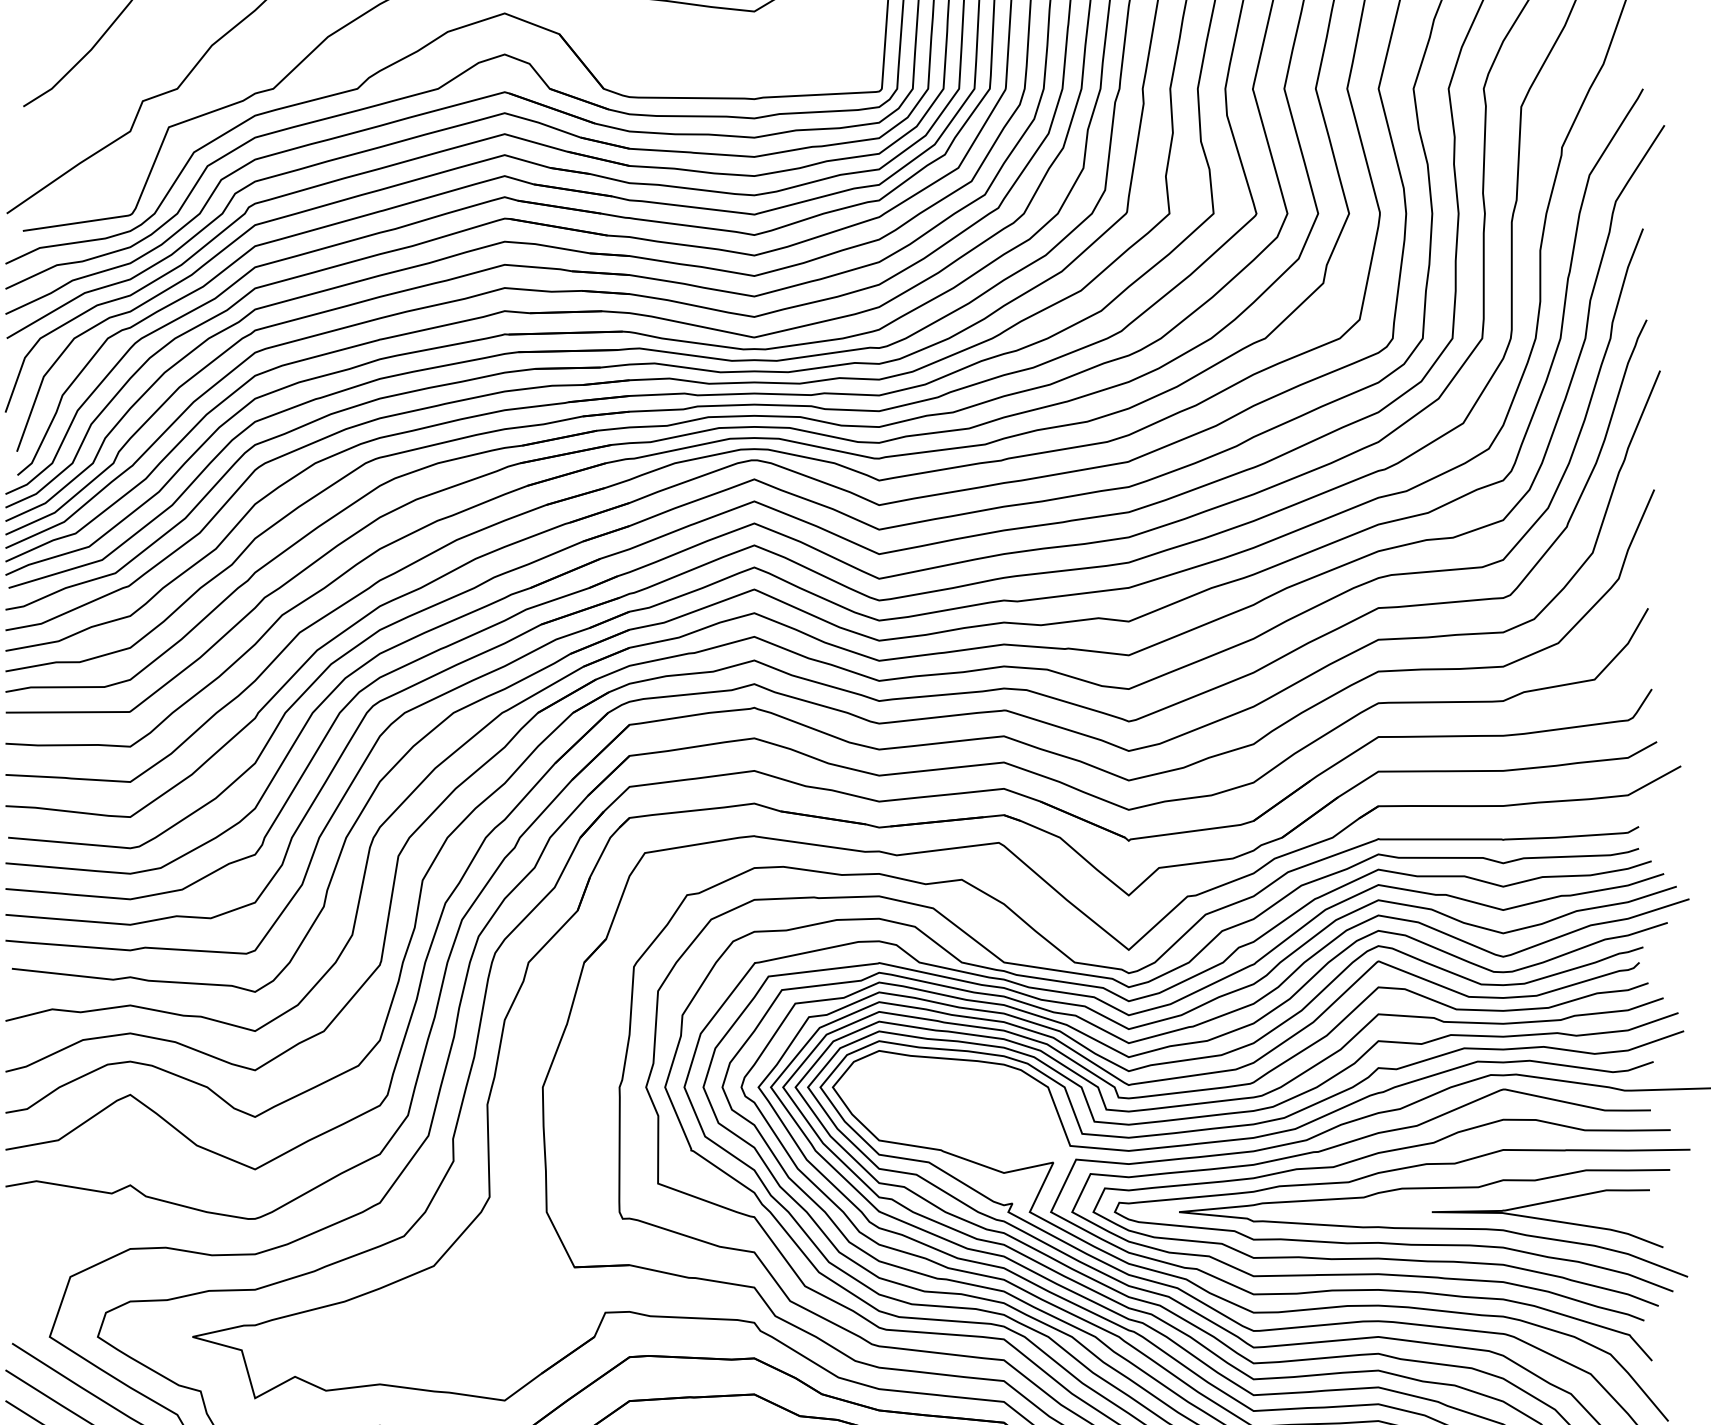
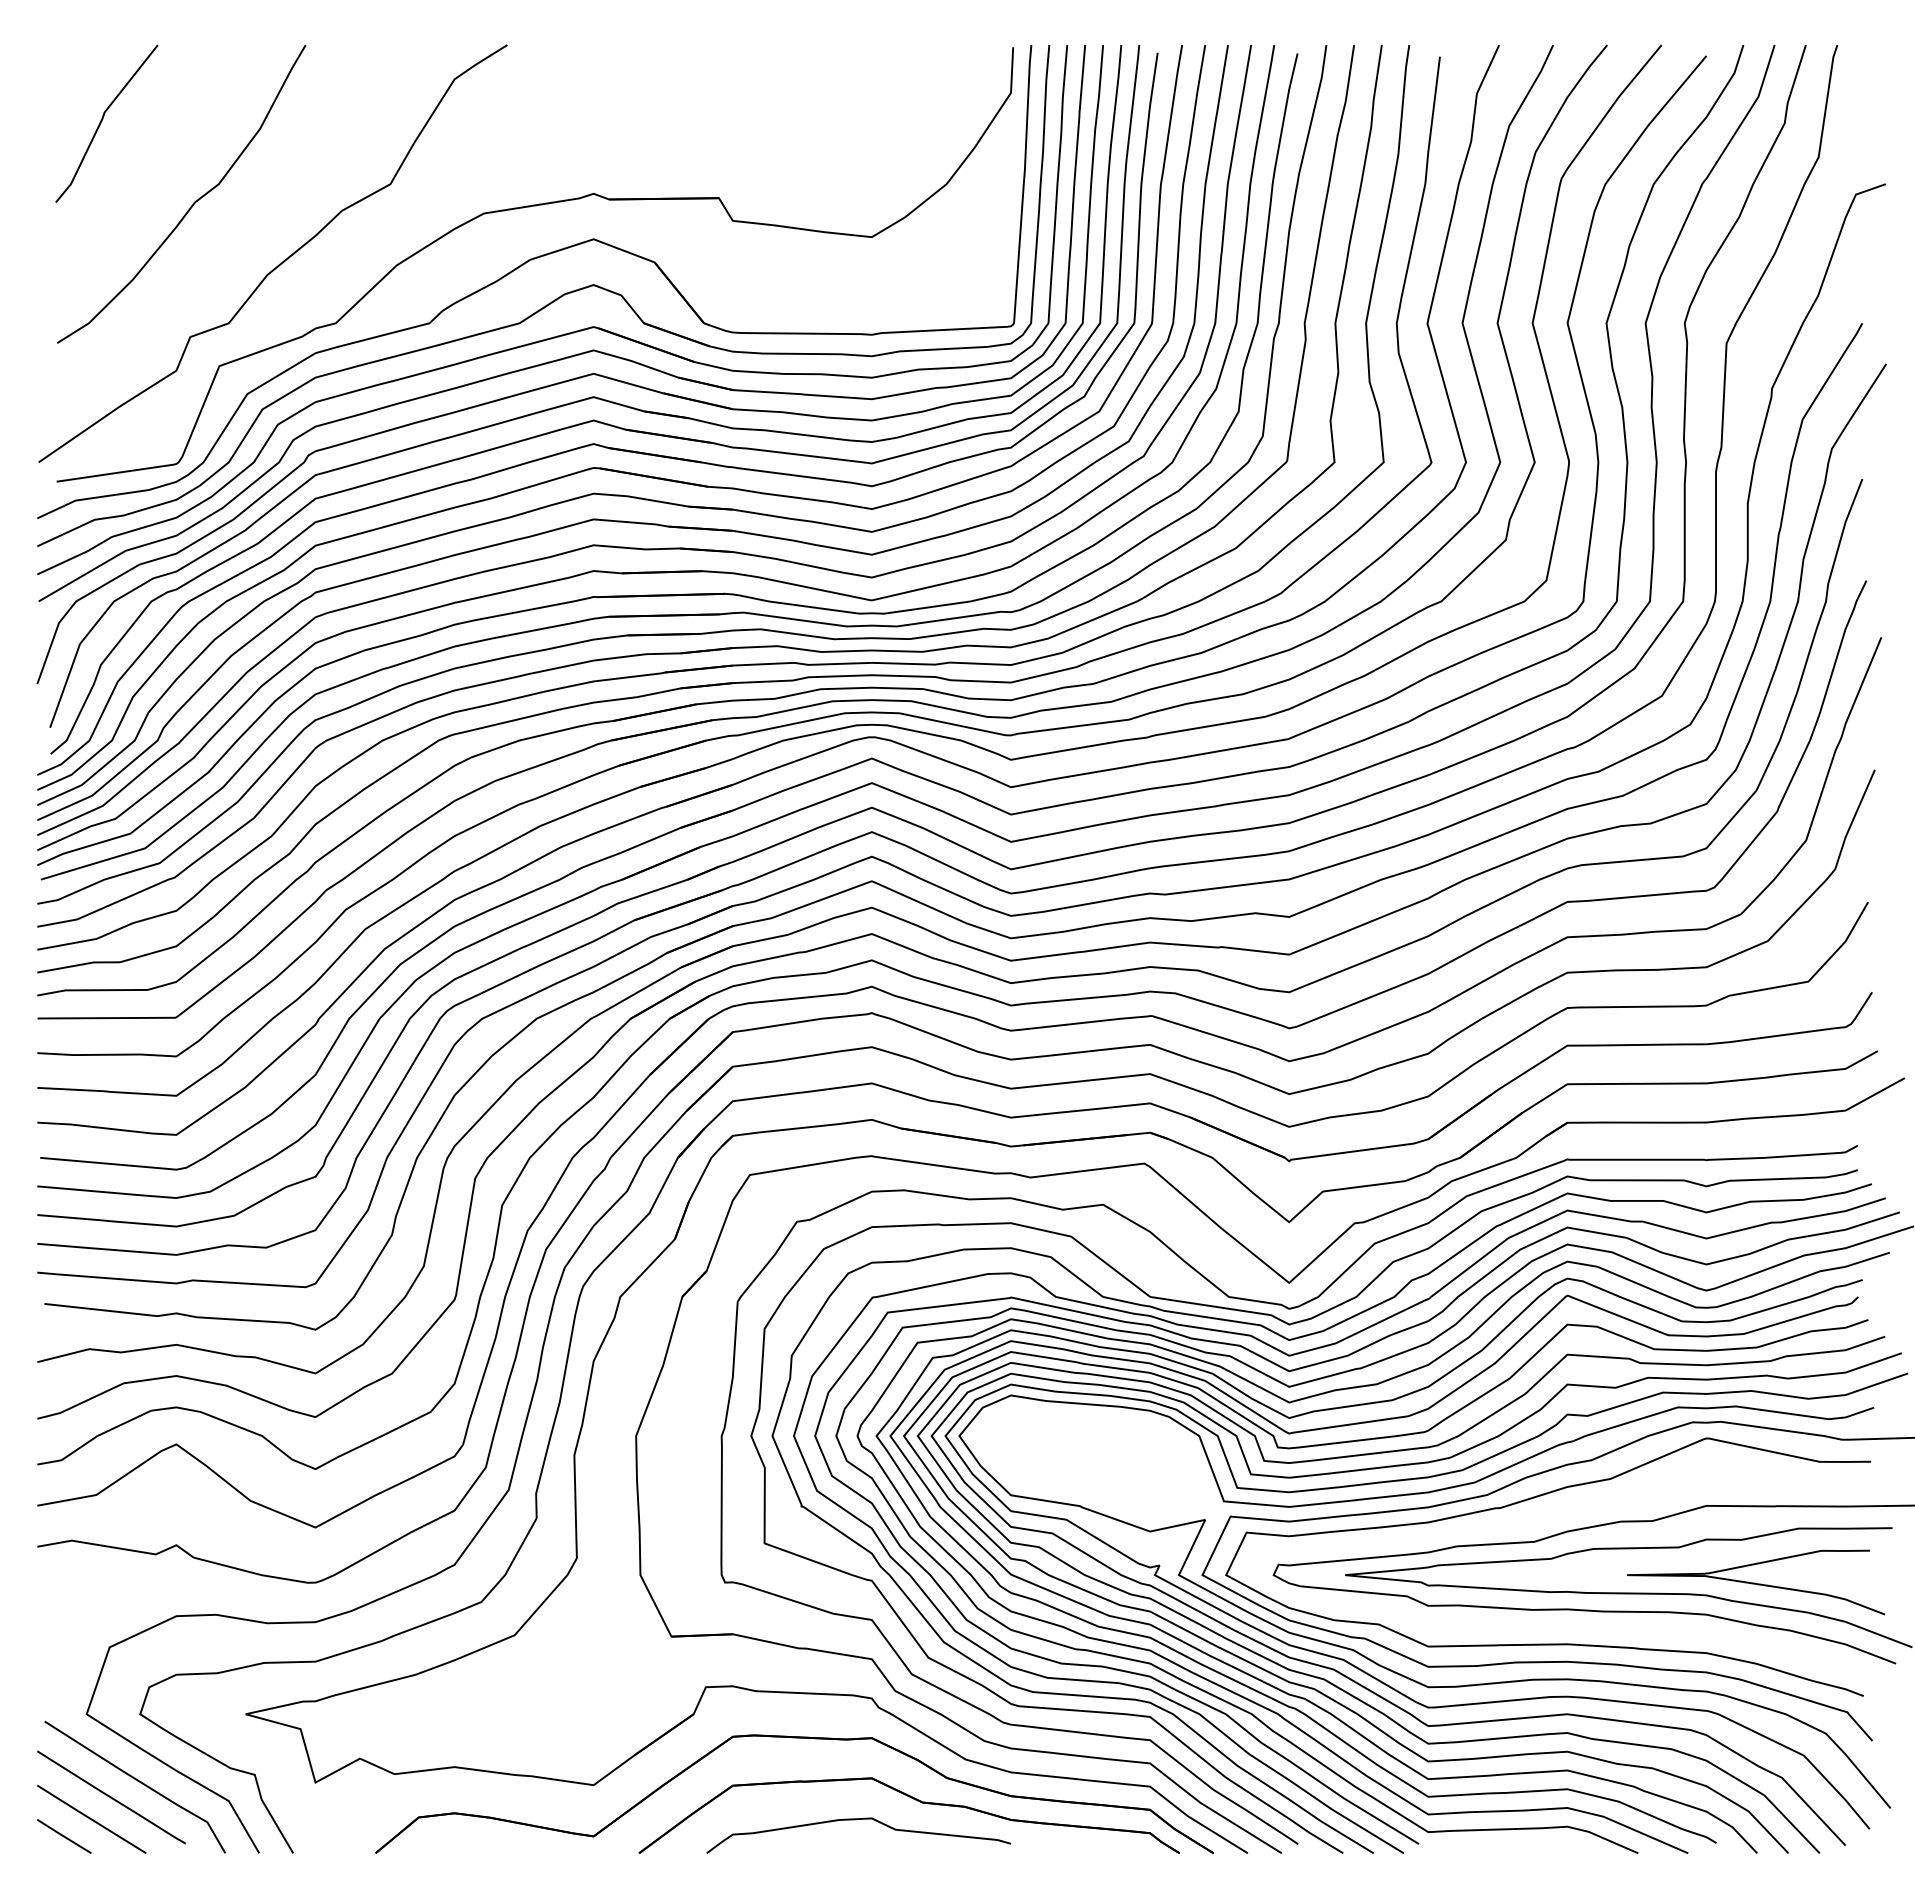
curve: (1381, 1258) -> (1570, 1626), removed

